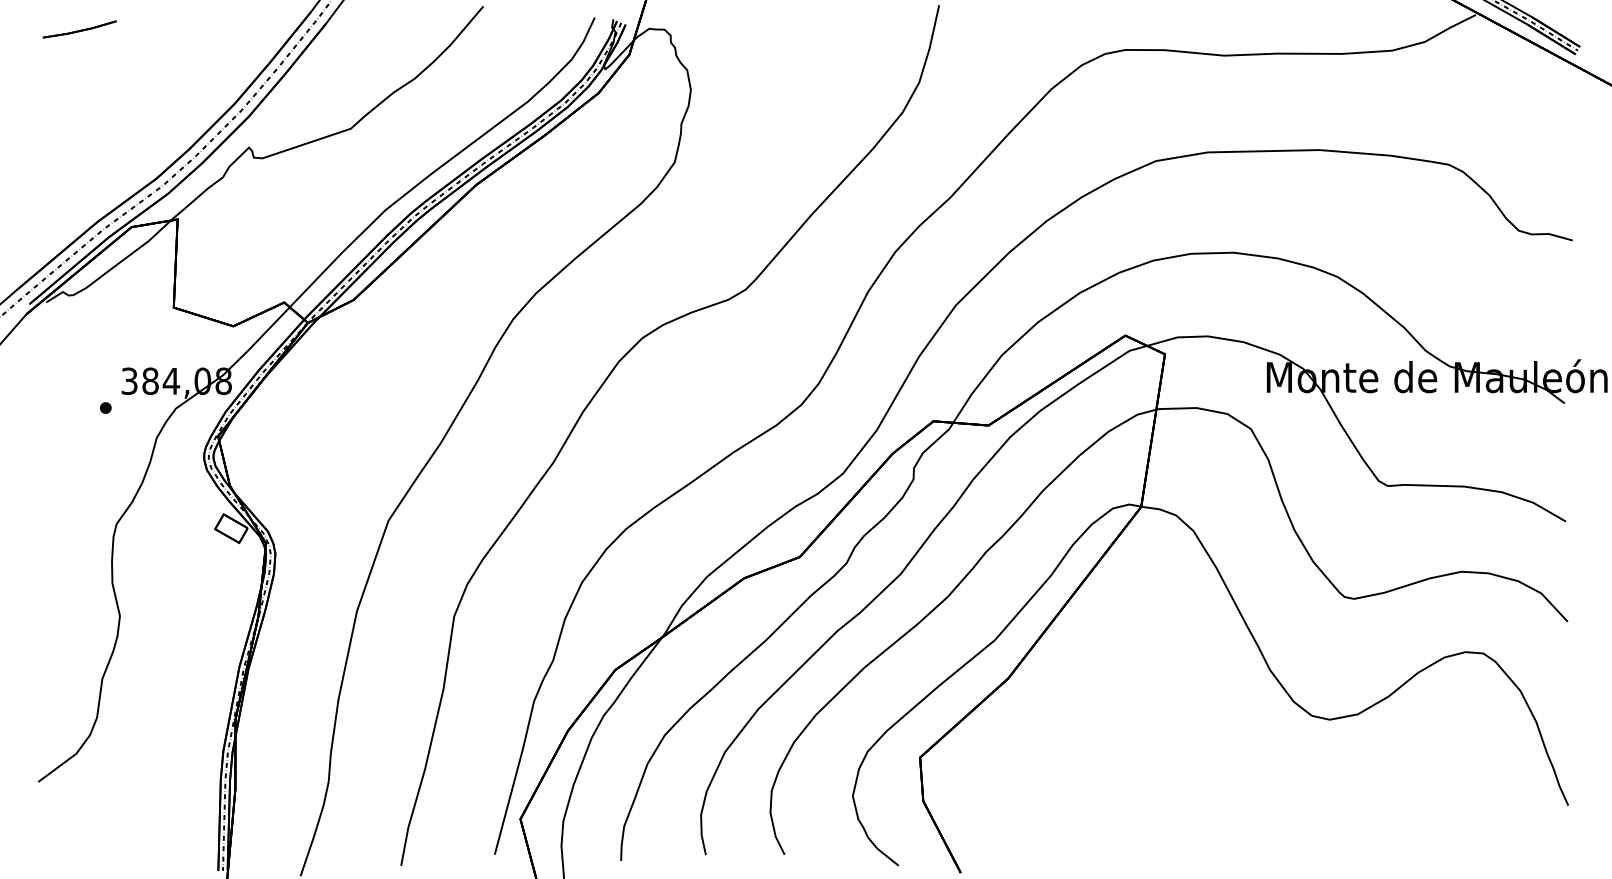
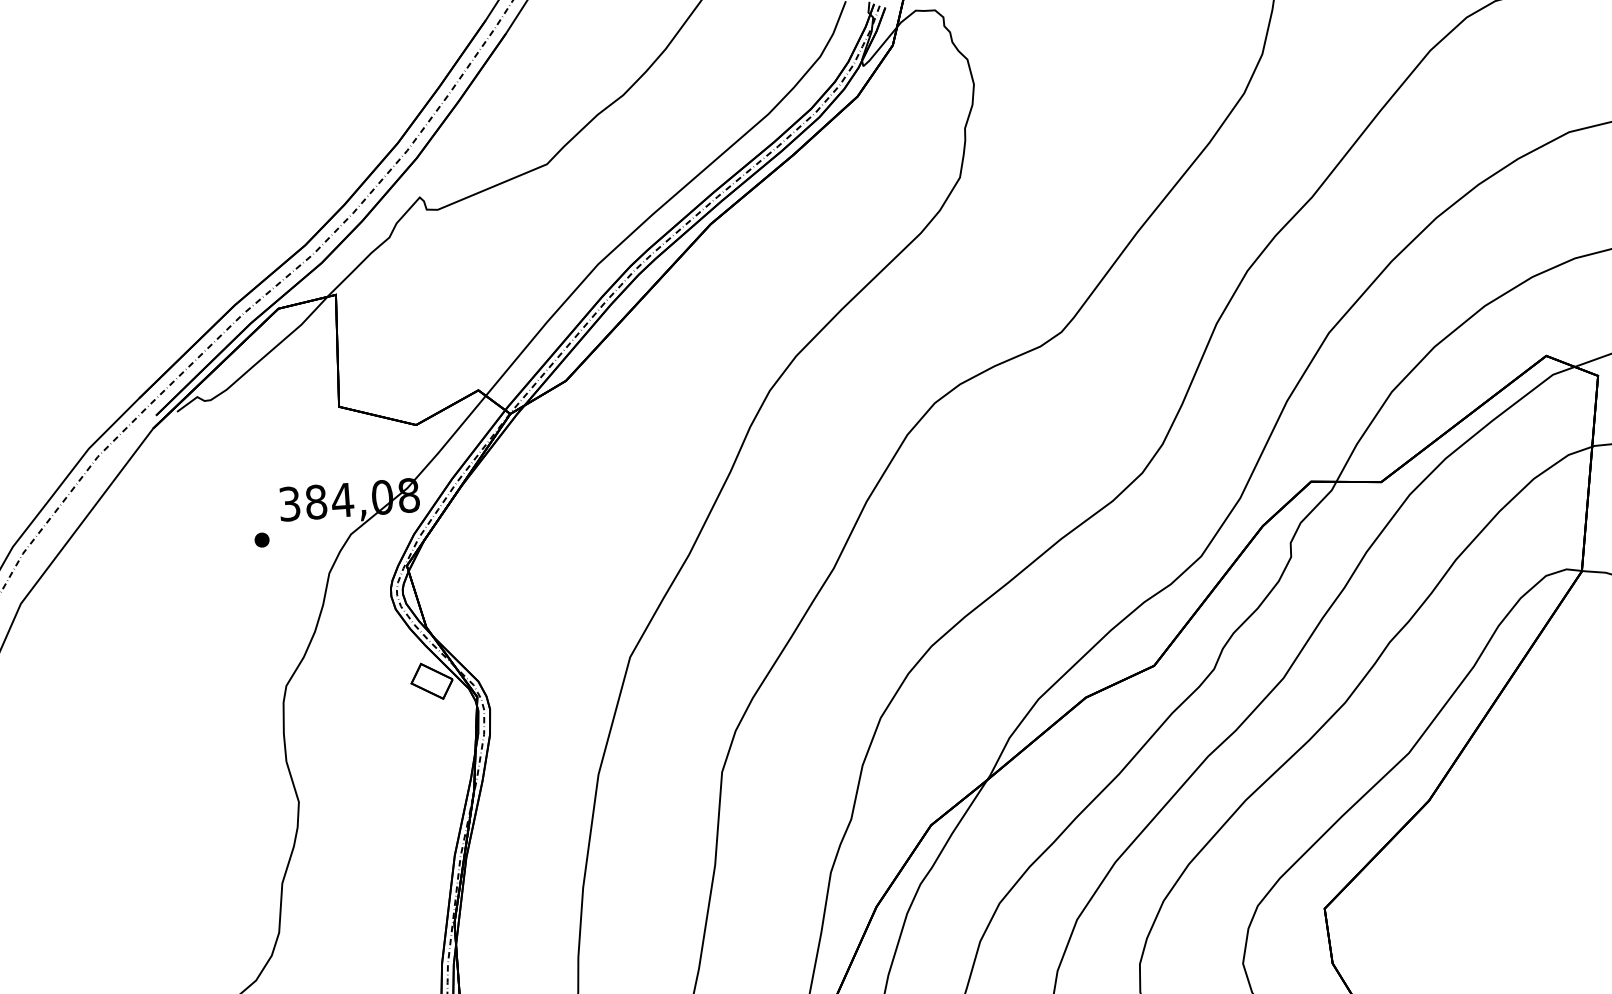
part: (79, 29) -> (194, 63), removed

